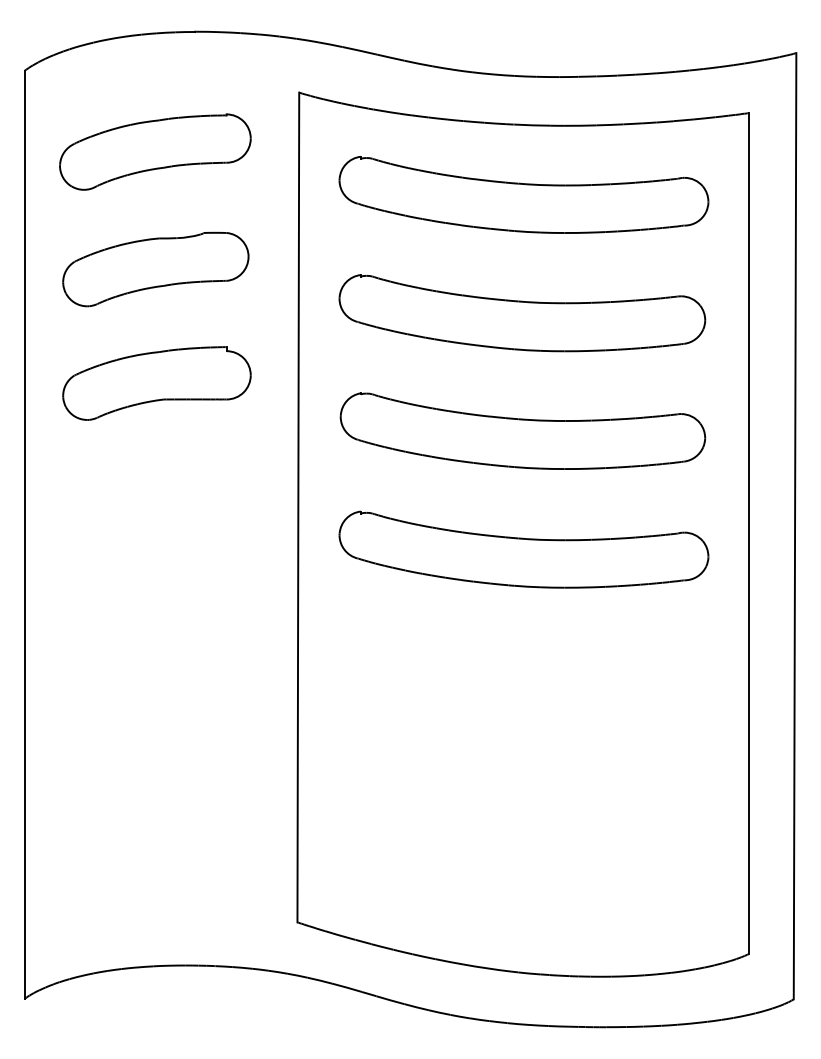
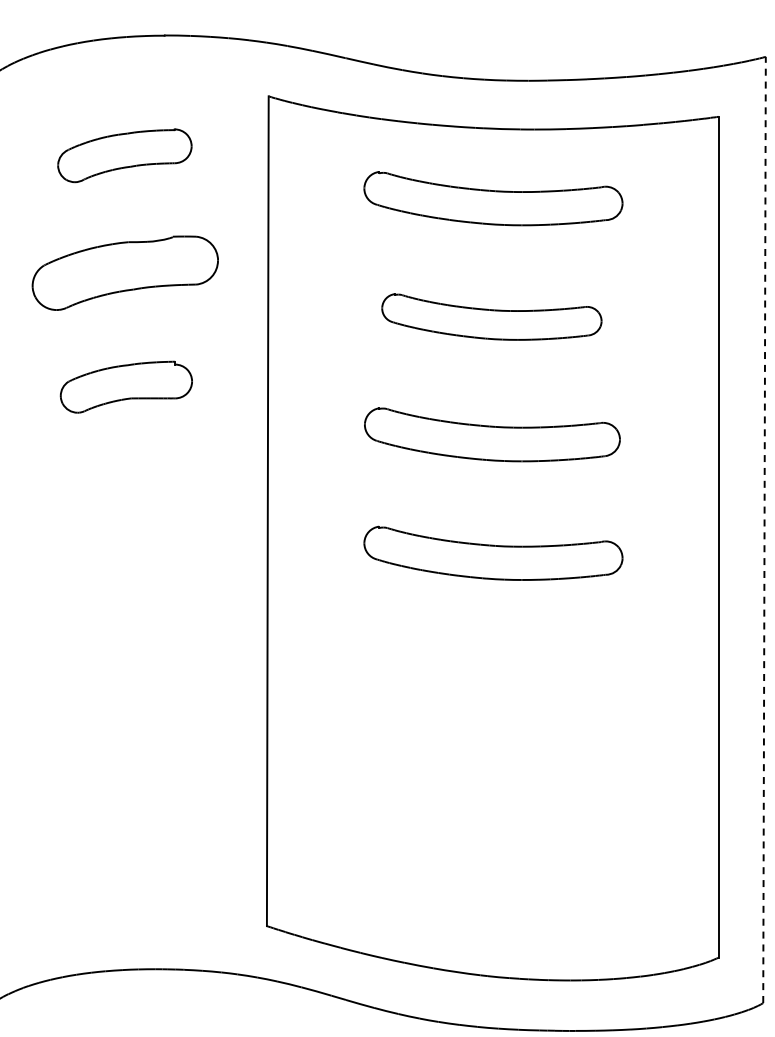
part: (155, 151) -> (124, 155), size x0.7
part: (523, 194) -> (492, 198), size x0.7
part: (522, 313) -> (491, 317), size x0.6
part: (156, 383) -> (125, 387), size x0.7
part: (522, 430) -> (491, 434), size x0.7
line: (795, 525) -> (764, 529), solid -> dashed
part: (523, 549) -> (492, 553), size x0.7

